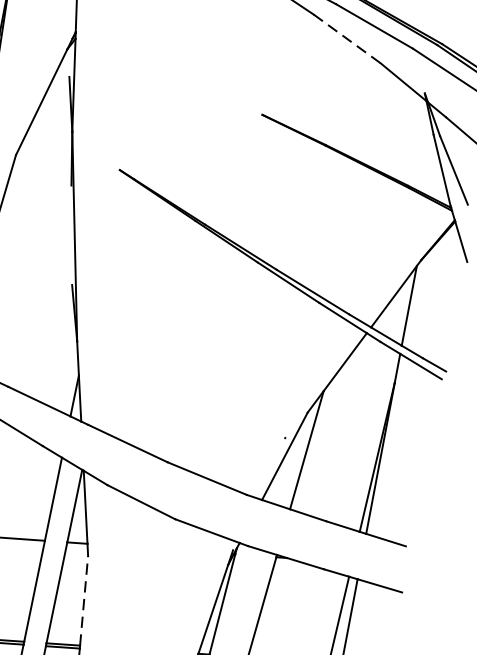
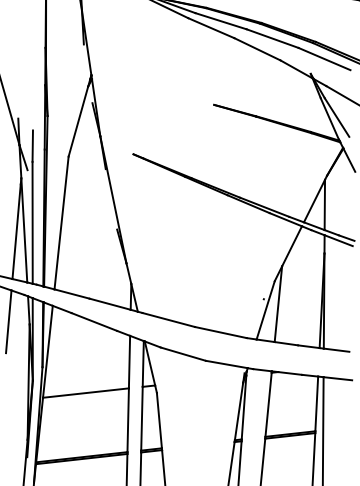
line: (347, 39) -> (257, 49), dashed -> solid
line: (84, 600) -> (159, 420), dashed -> solid

